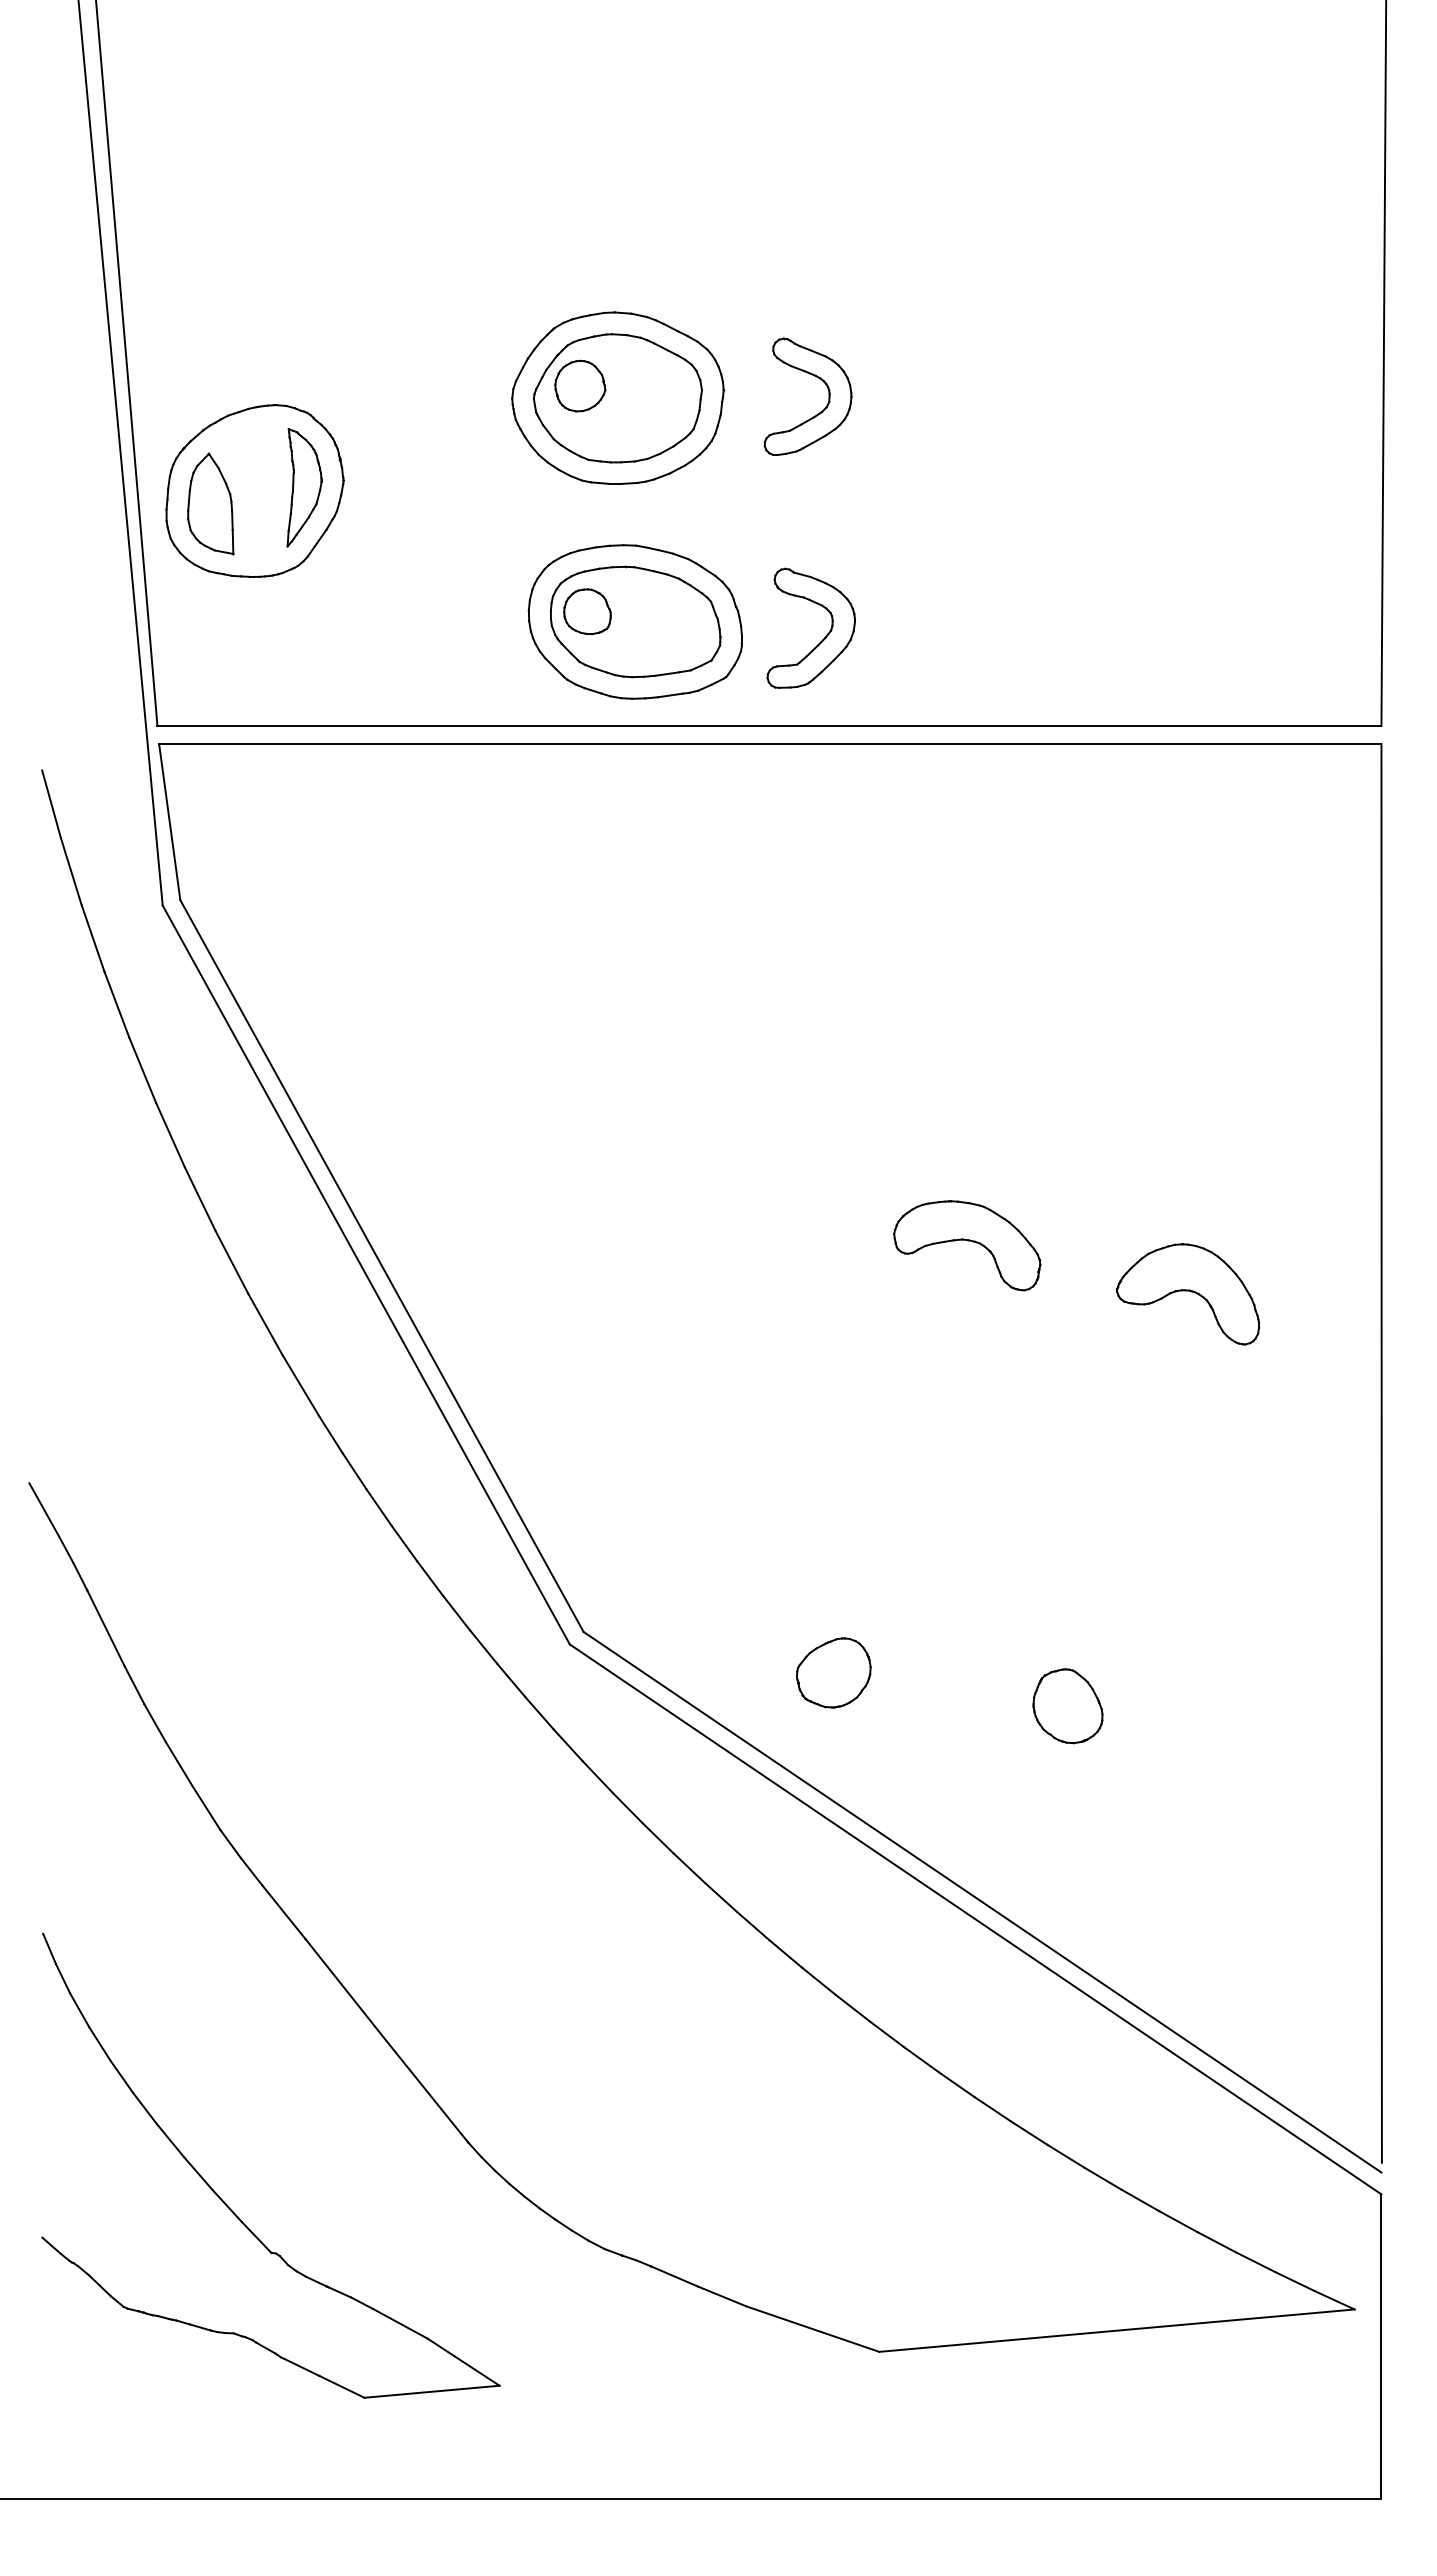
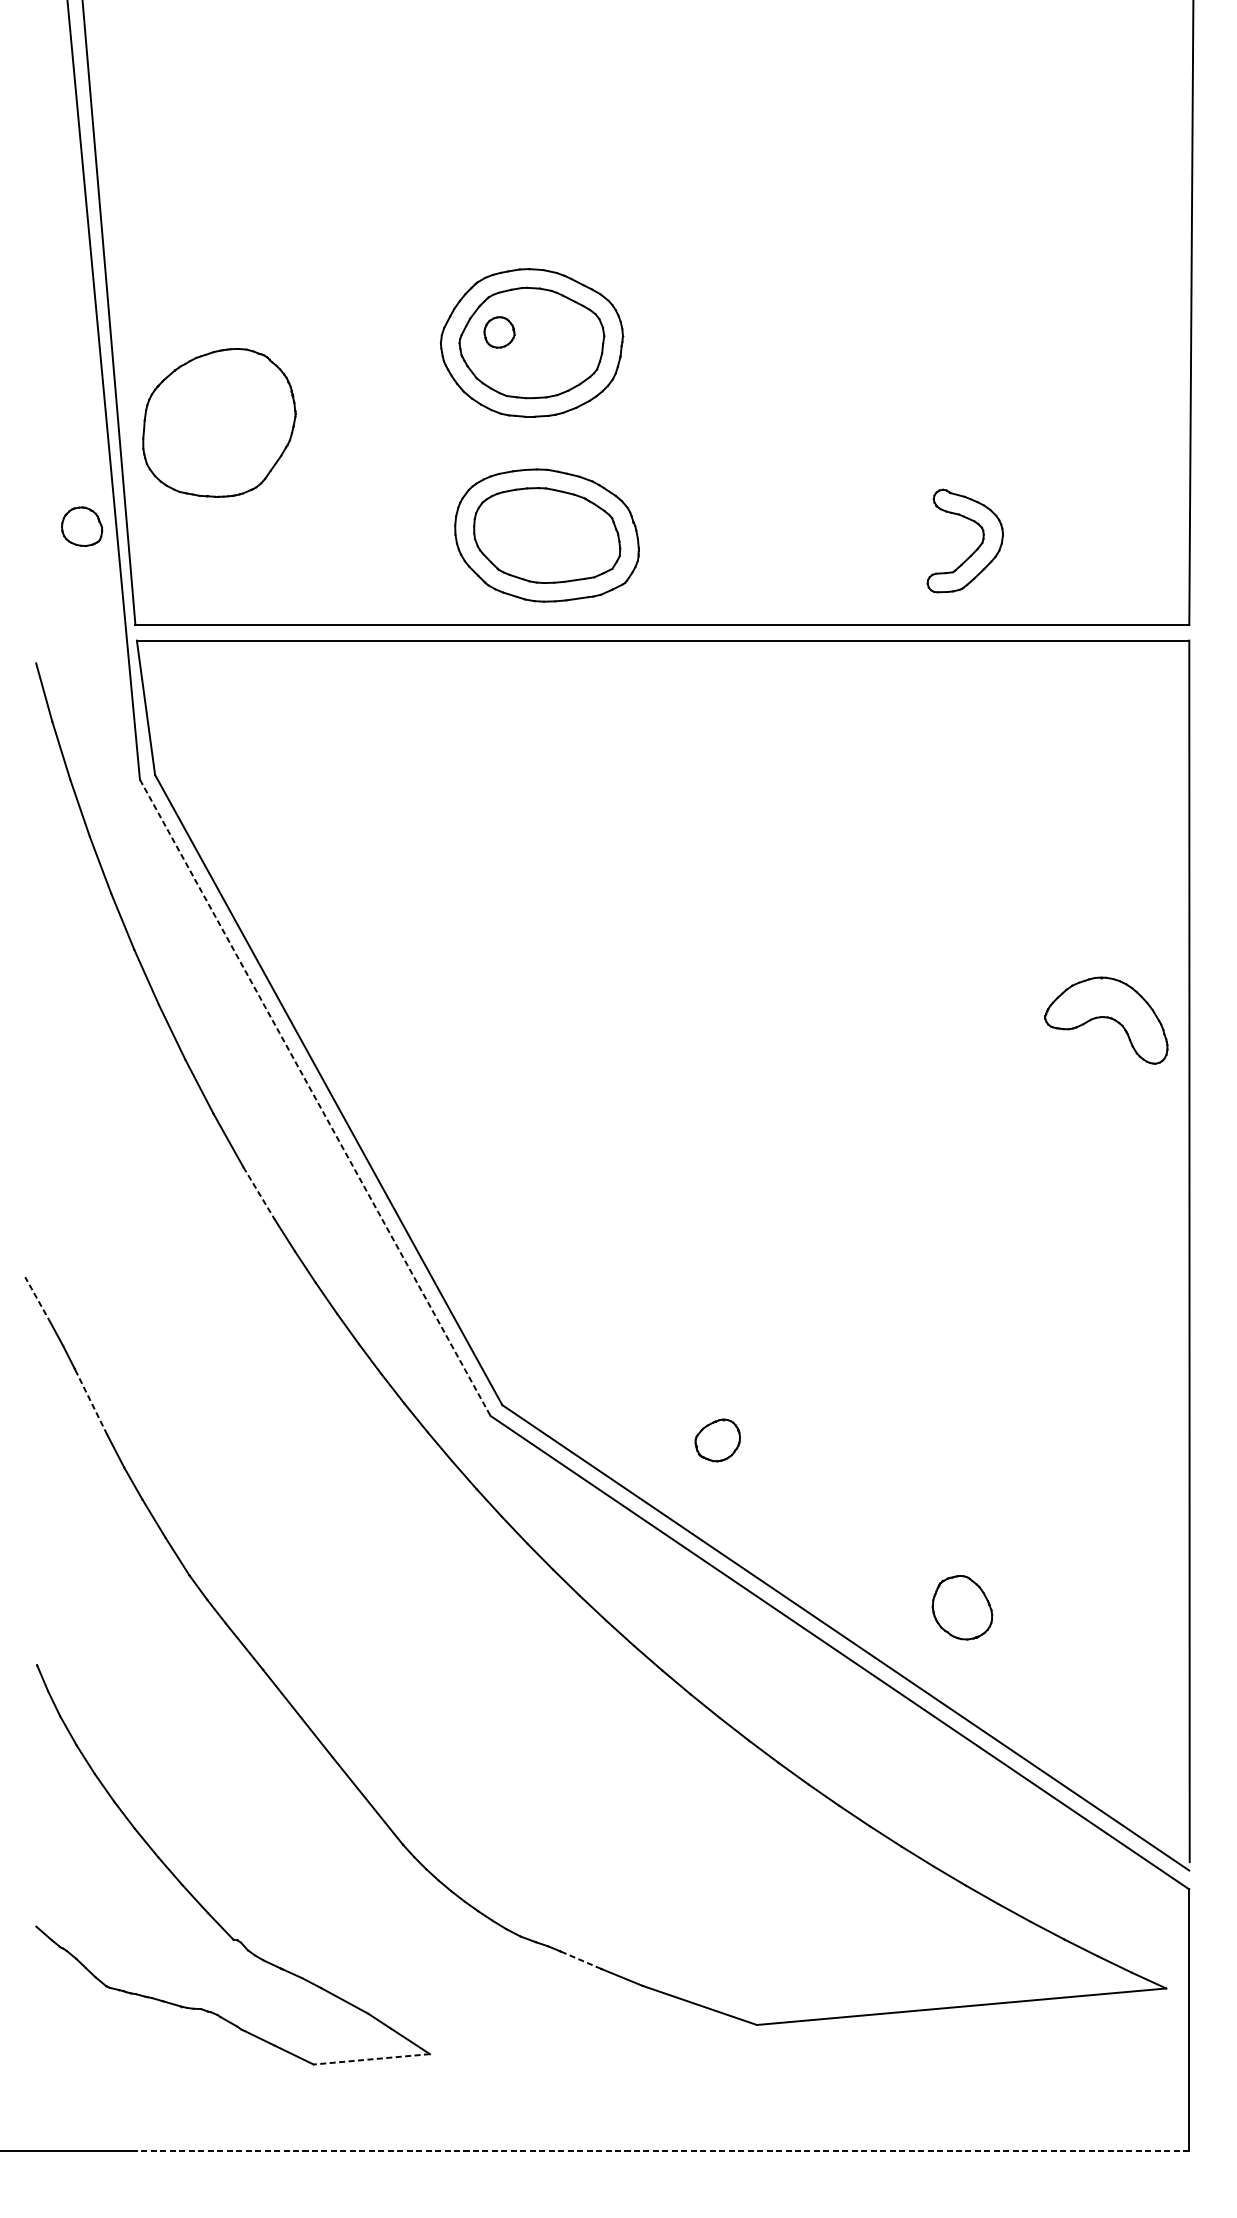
part: (580, 385) -> (499, 331), size x0.7
part: (817, 413) -> (703, 356), removed
part: (304, 487) -> (262, 419), removed
part: (210, 503) -> (181, 433), removed
part: (587, 611) -> (82, 526), moved
part: (822, 639) -> (974, 550), moved
part: (967, 1245) -> (832, 1072), removed
line: (366, 1274) -> (315, 1097), solid -> dashed
part: (1188, 1294) -> (1106, 1020), moved
line: (301, 1386) -> (259, 1193), solid -> dashed
line: (44, 1510) -> (38, 1300), solid -> dashed
line: (105, 1627) -> (90, 1401), solid -> dashed
part: (833, 1672) -> (717, 1440), size x0.7
part: (1067, 1706) -> (962, 1607), moved
line: (675, 2276) -> (581, 1960), solid -> dashed
line: (432, 2391) -> (372, 2059), solid -> dashed
line: (767, 2498) -> (660, 2151), solid -> dashed

